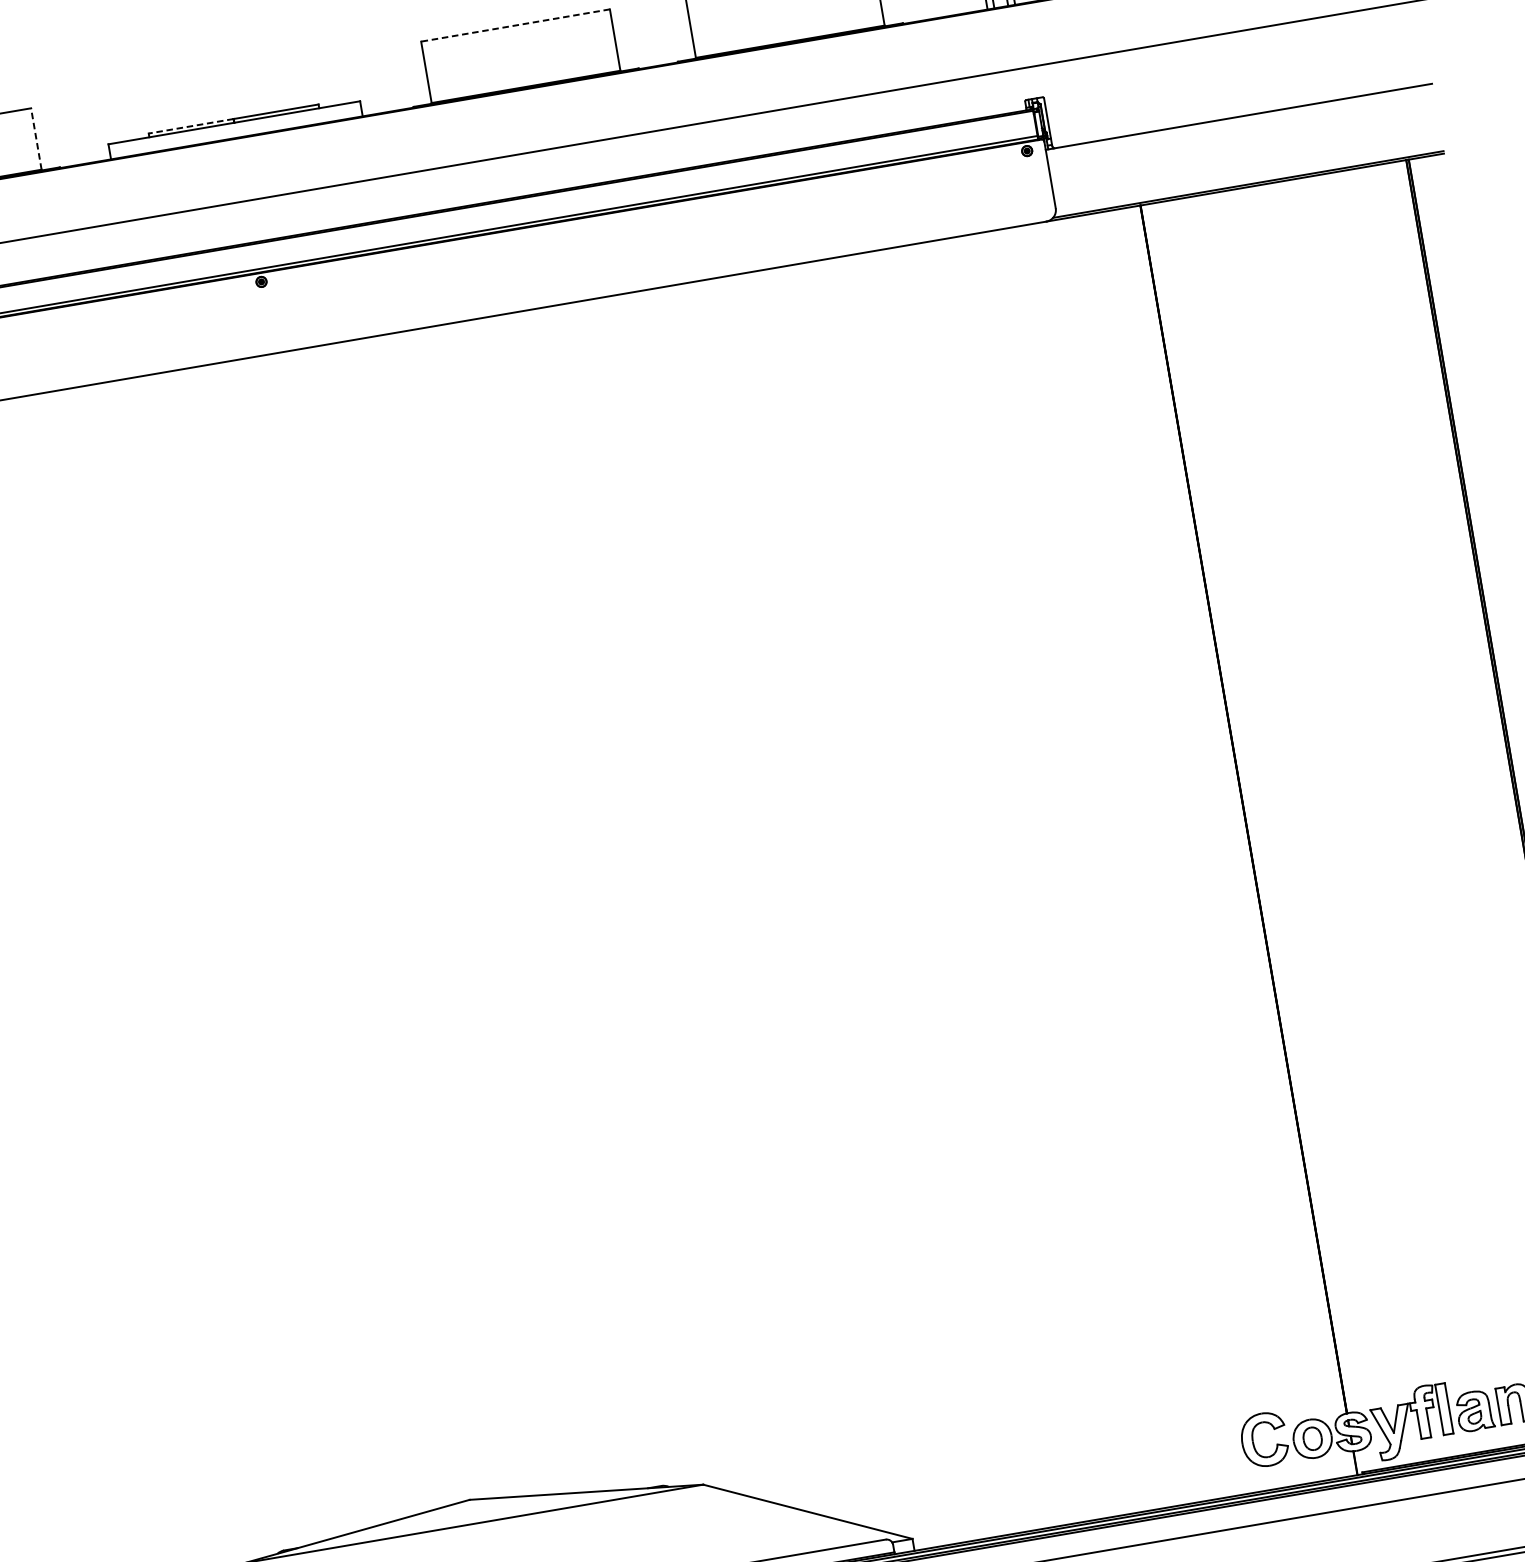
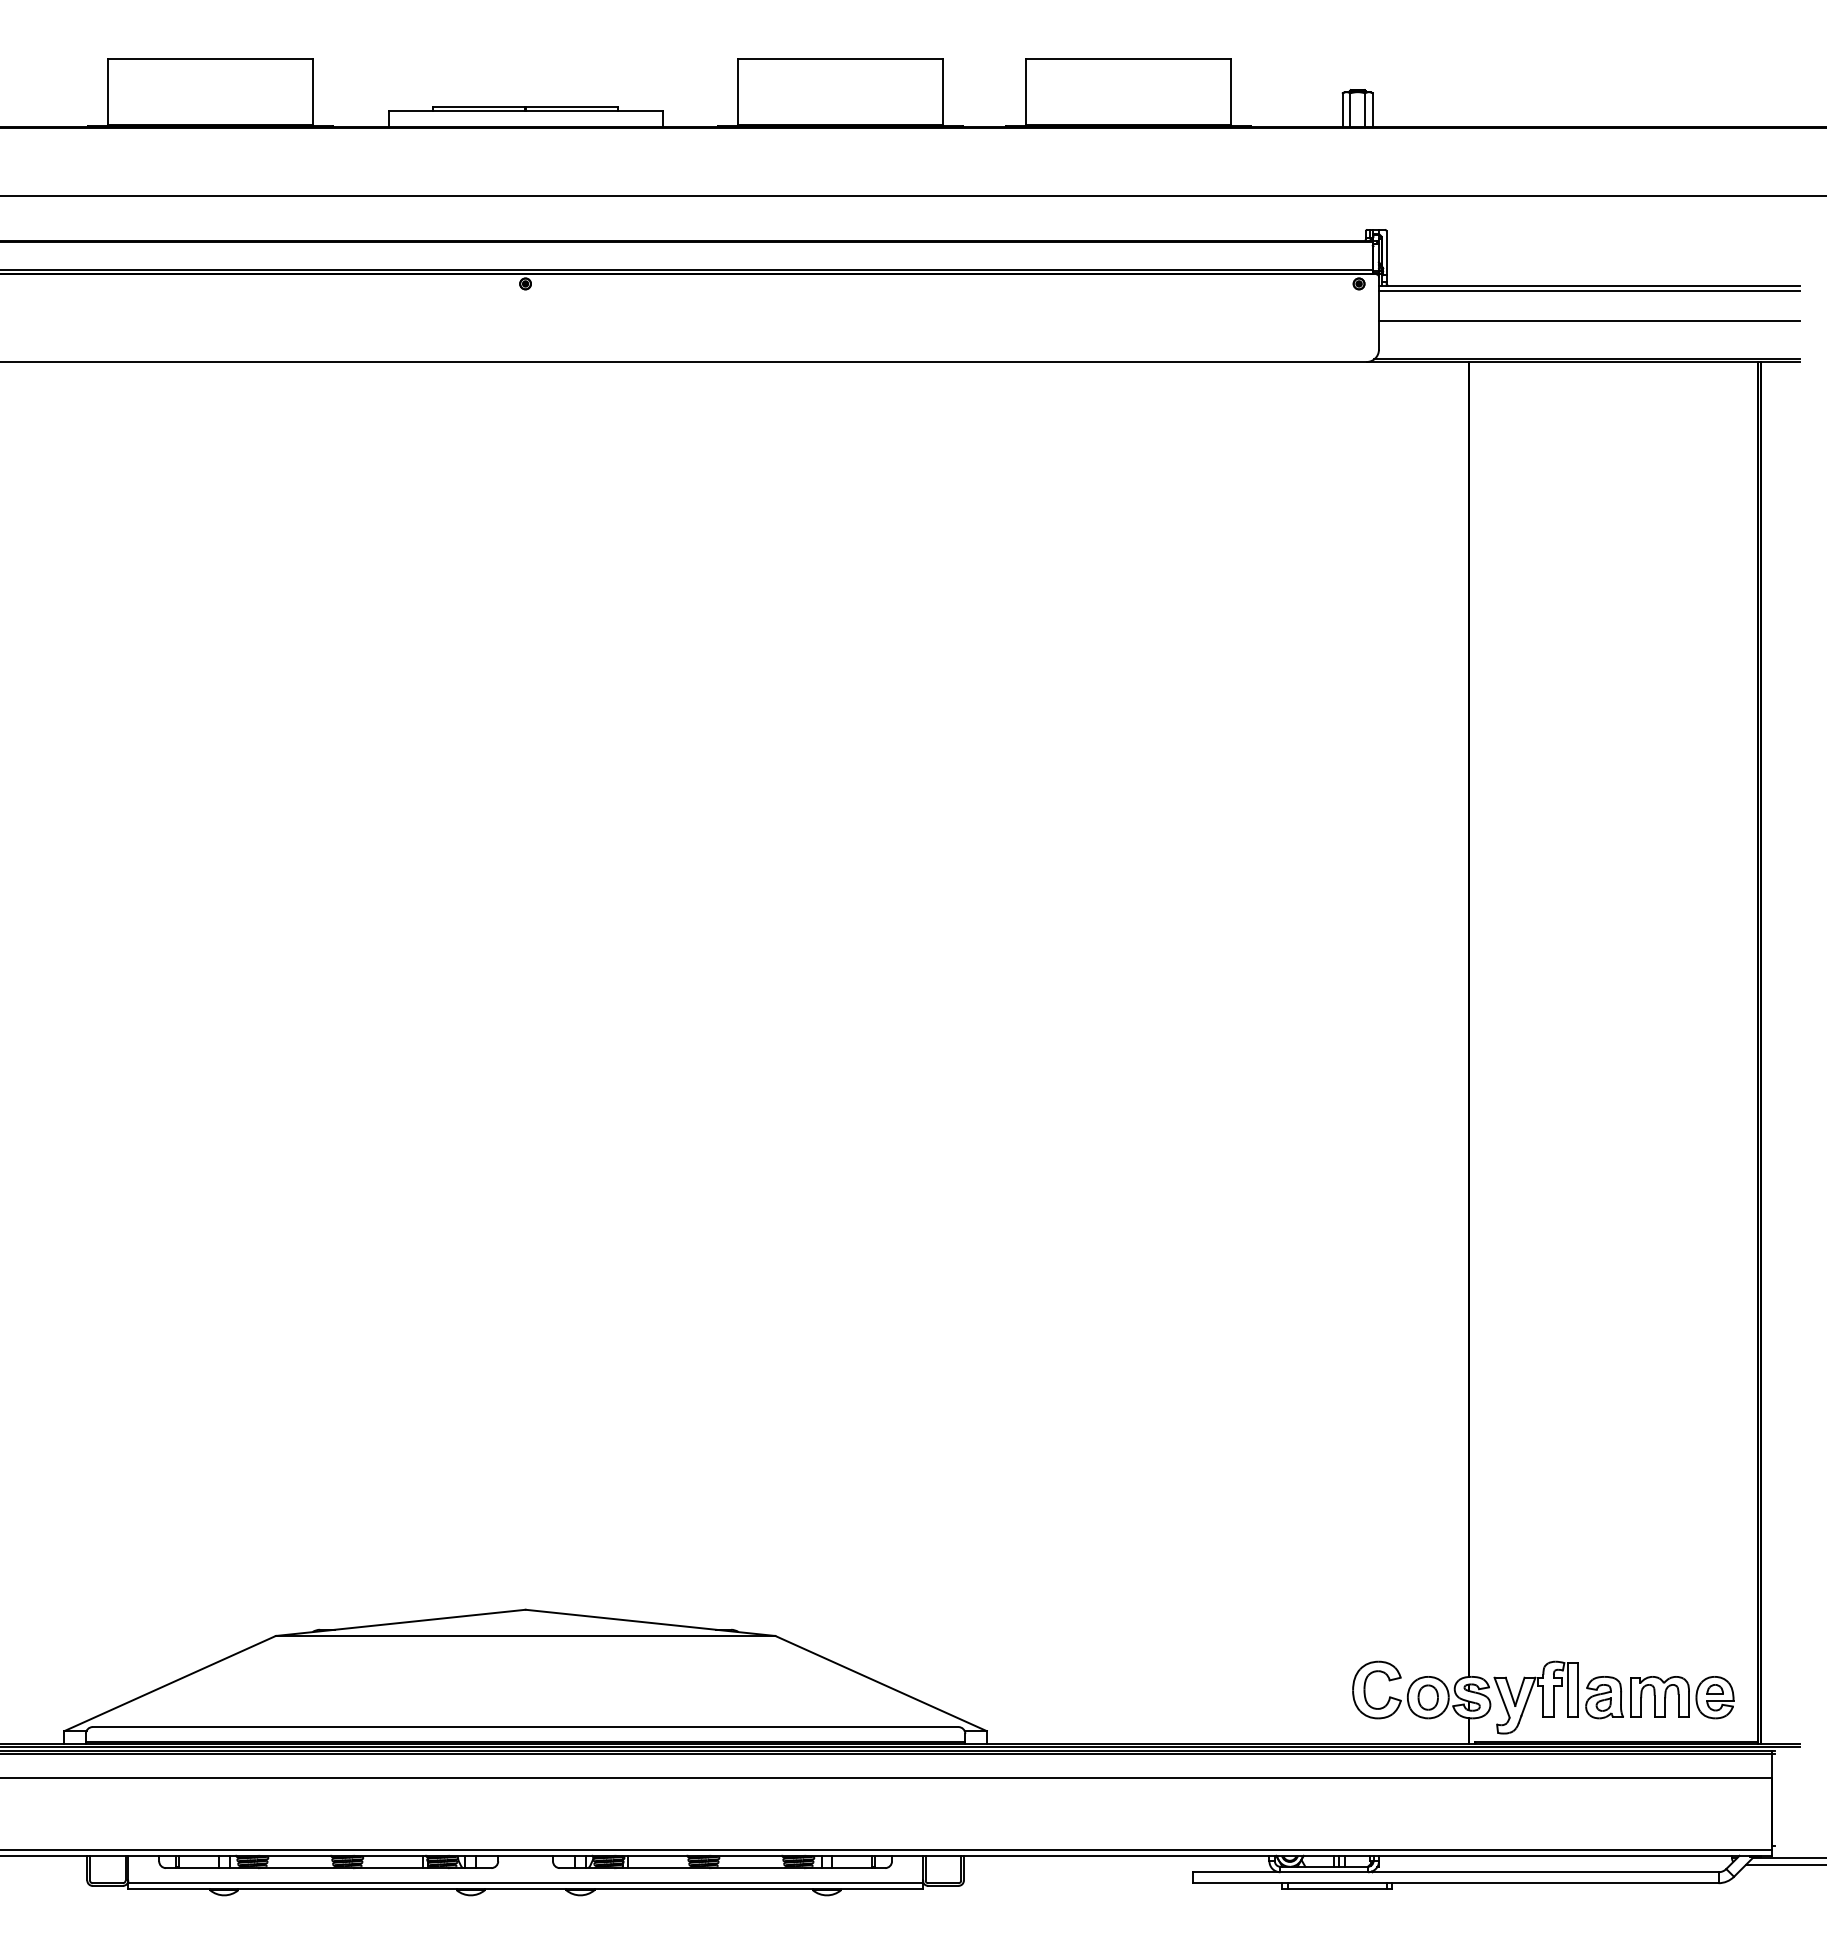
line: (515, 25) -> (840, 58), dashed -> solid
line: (1239, 122) -> (1588, 291), added
line: (190, 126) -> (478, 106), dashed -> solid
line: (36, 138) -> (313, 91), dashed -> solid
line: (1243, 148) -> (1588, 320), added

